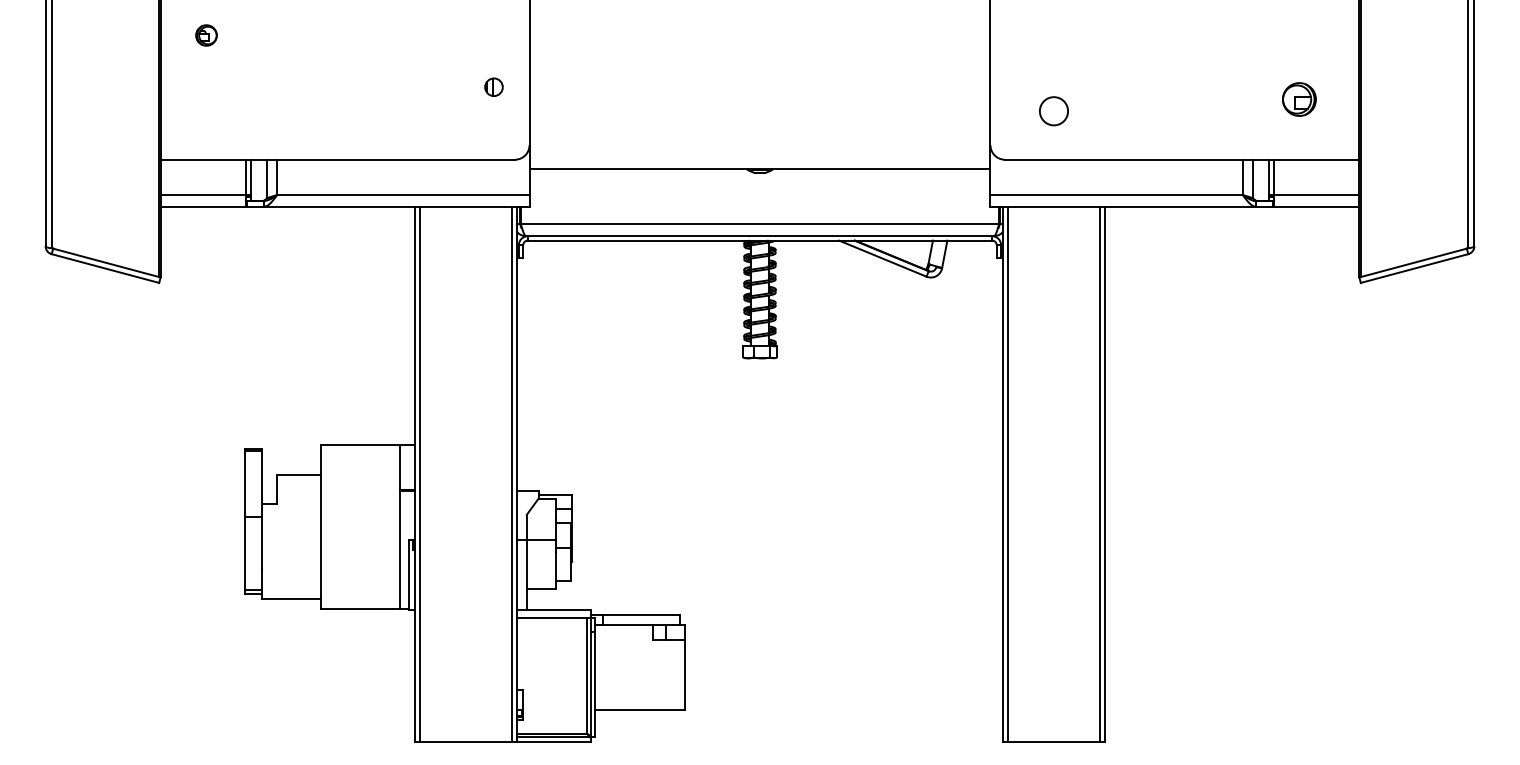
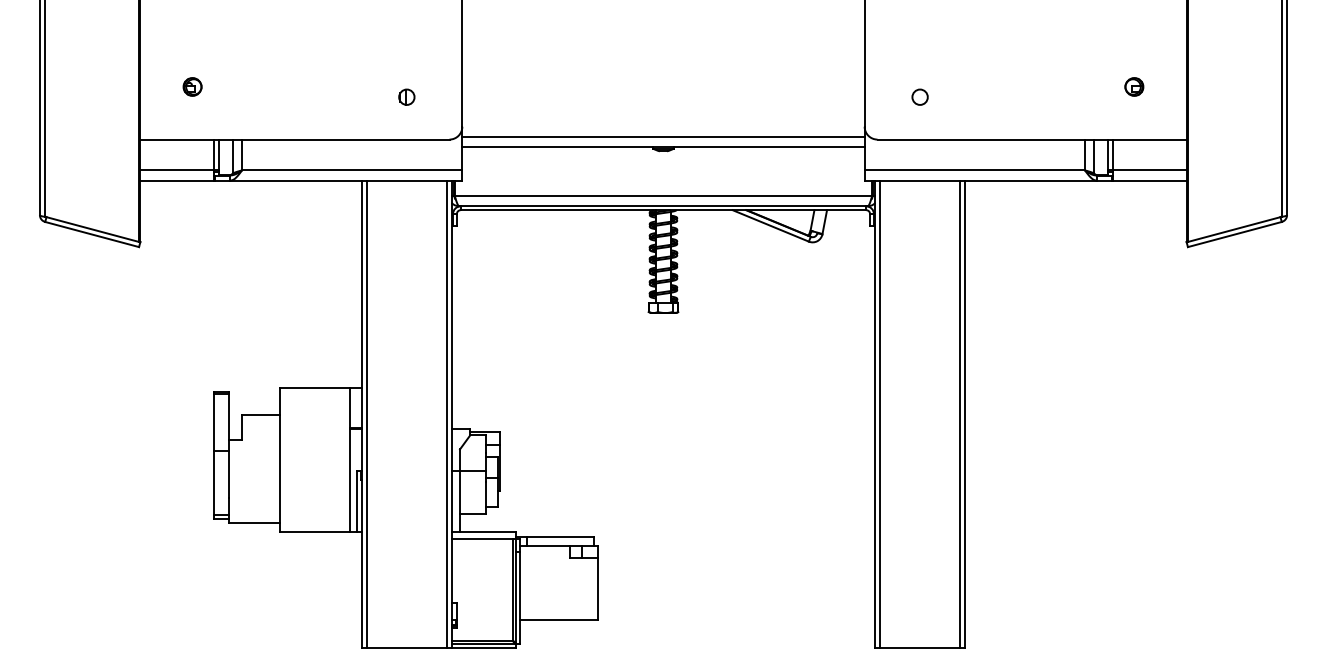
part: (206, 35) -> (192, 86), moved
part: (493, 86) -> (406, 96), moved
part: (1299, 99) -> (1134, 86), size x0.62
circle: (1053, 111) -> (919, 97), size x0.62
line: (759, 156) -> (663, 136), added

